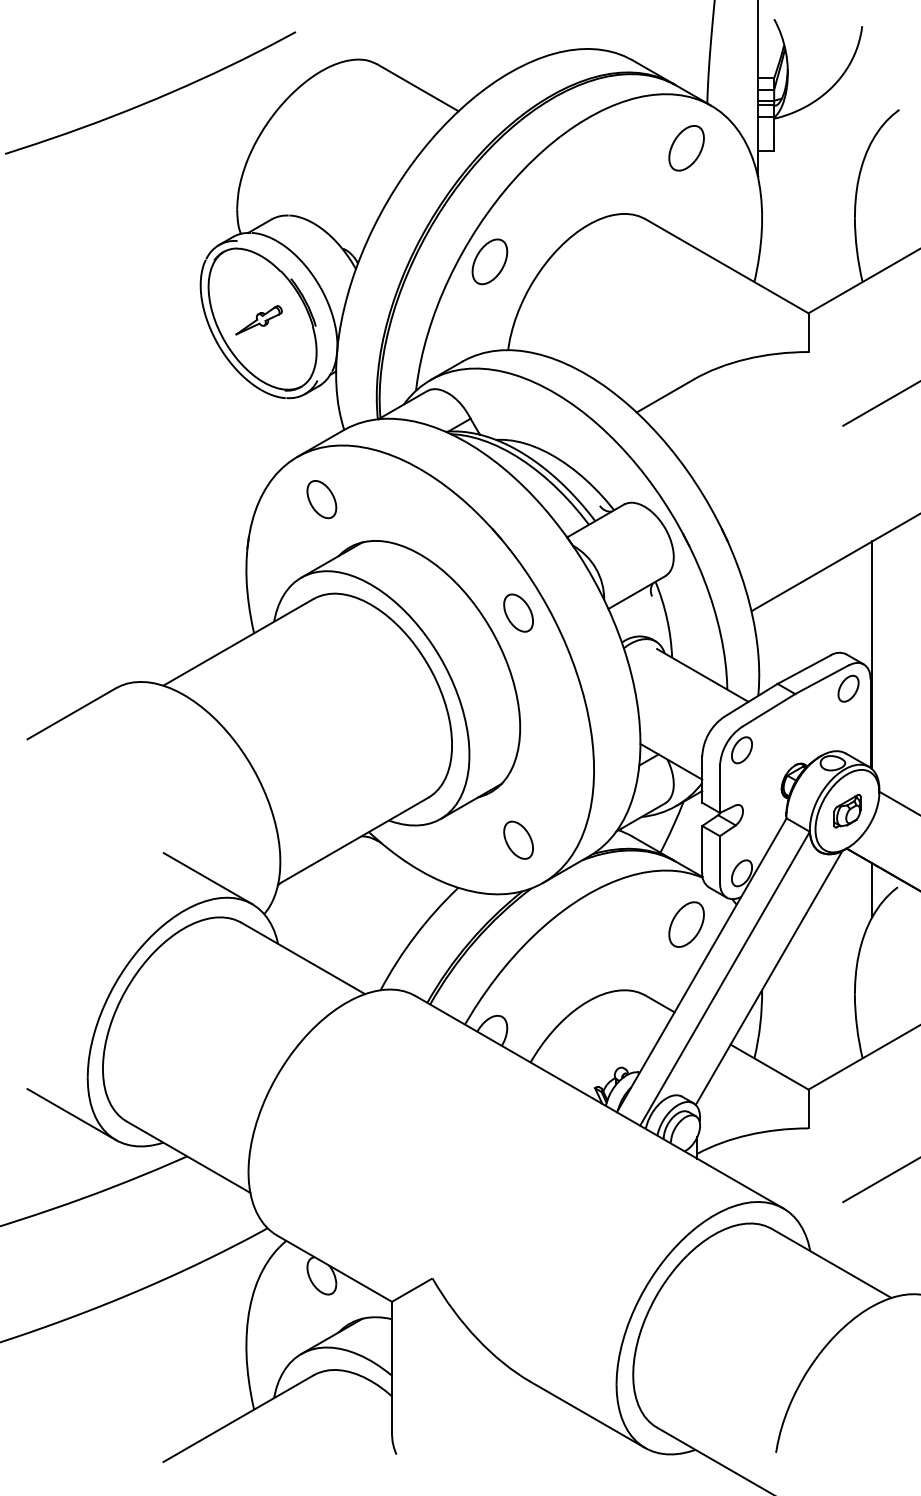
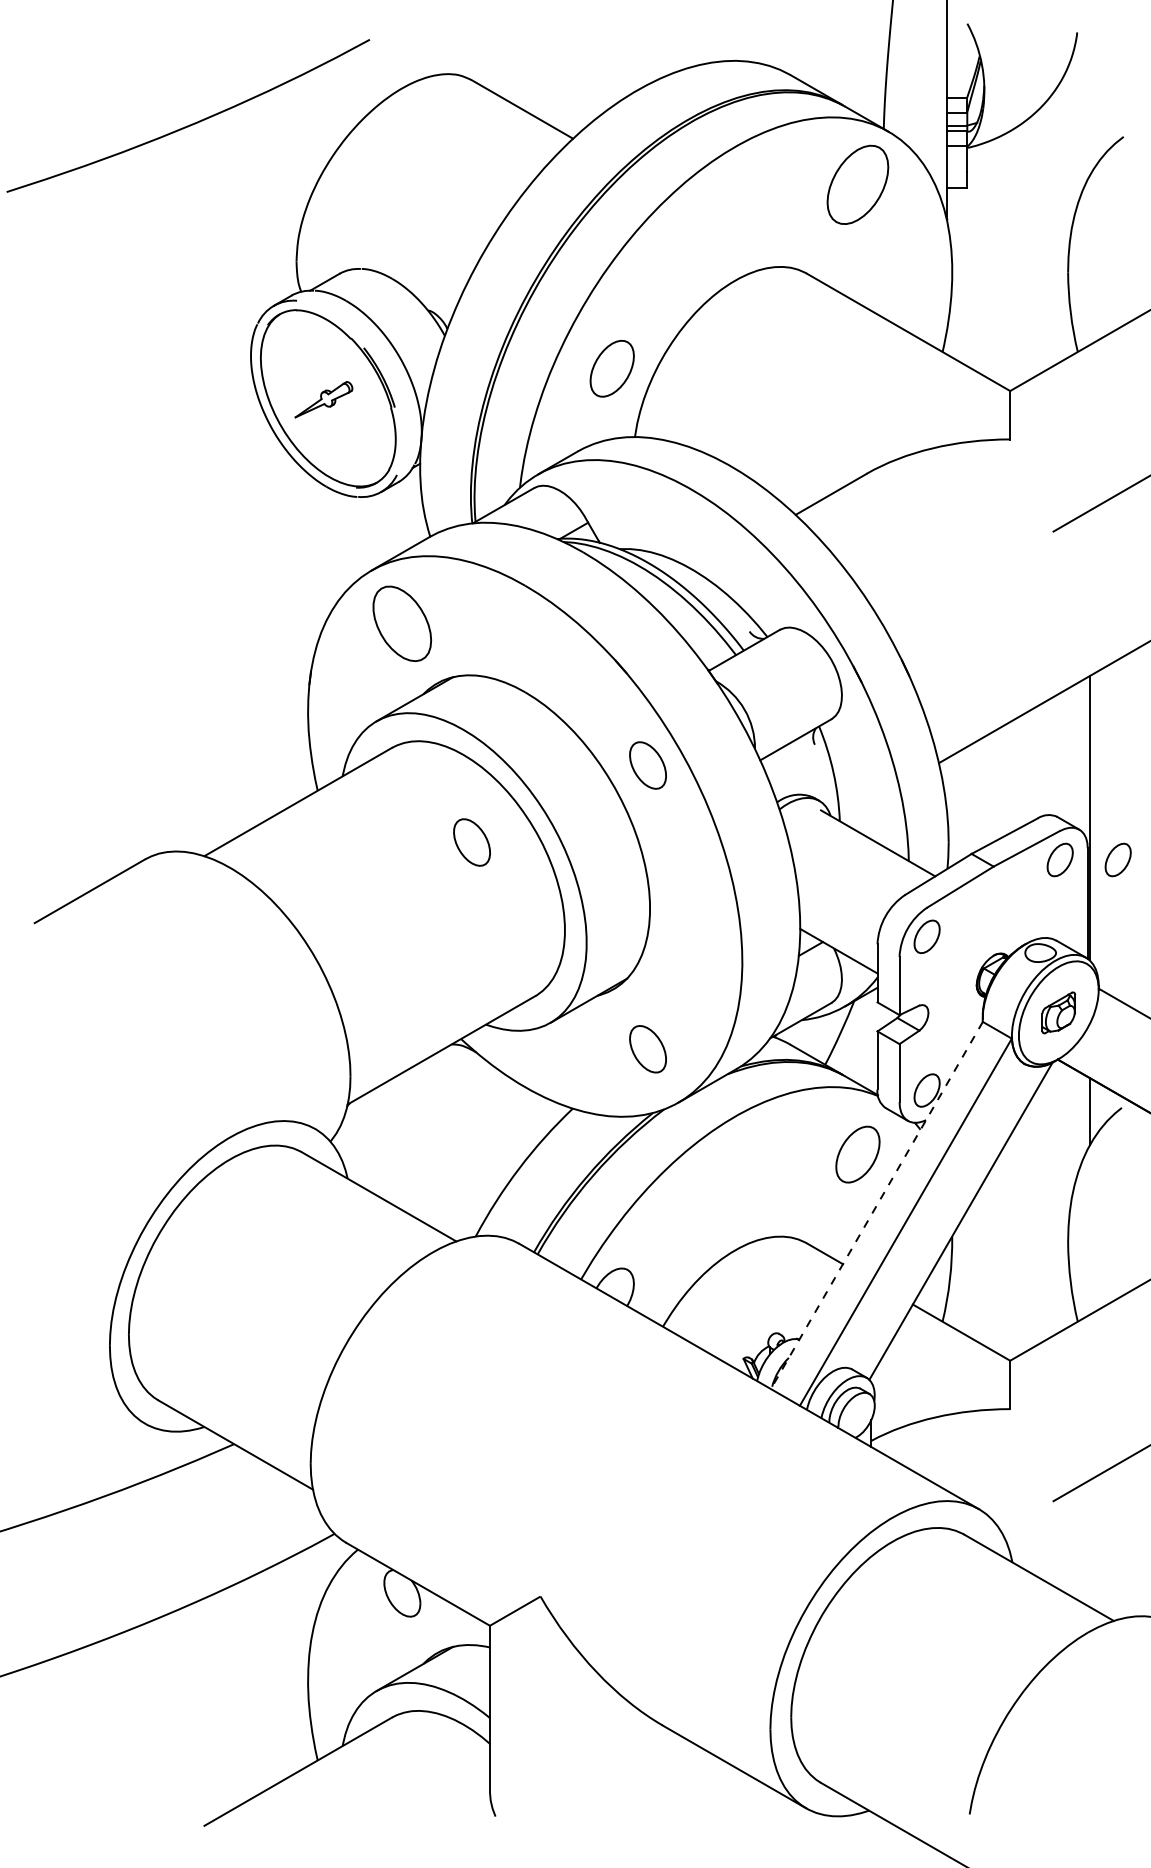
part: (686, 147) -> (857, 184), size x1.4
part: (489, 261) -> (611, 368), moved
part: (321, 499) -> (402, 623), size x1.6
part: (377, 674) -> (471, 842), added
part: (894, 688) -> (1117, 859), added
line: (207, 878) -> (259, 1096), removed
line: (701, 965) -> (876, 1205), solid -> dashed
line: (71, 1114) -> (89, 1391), removed

